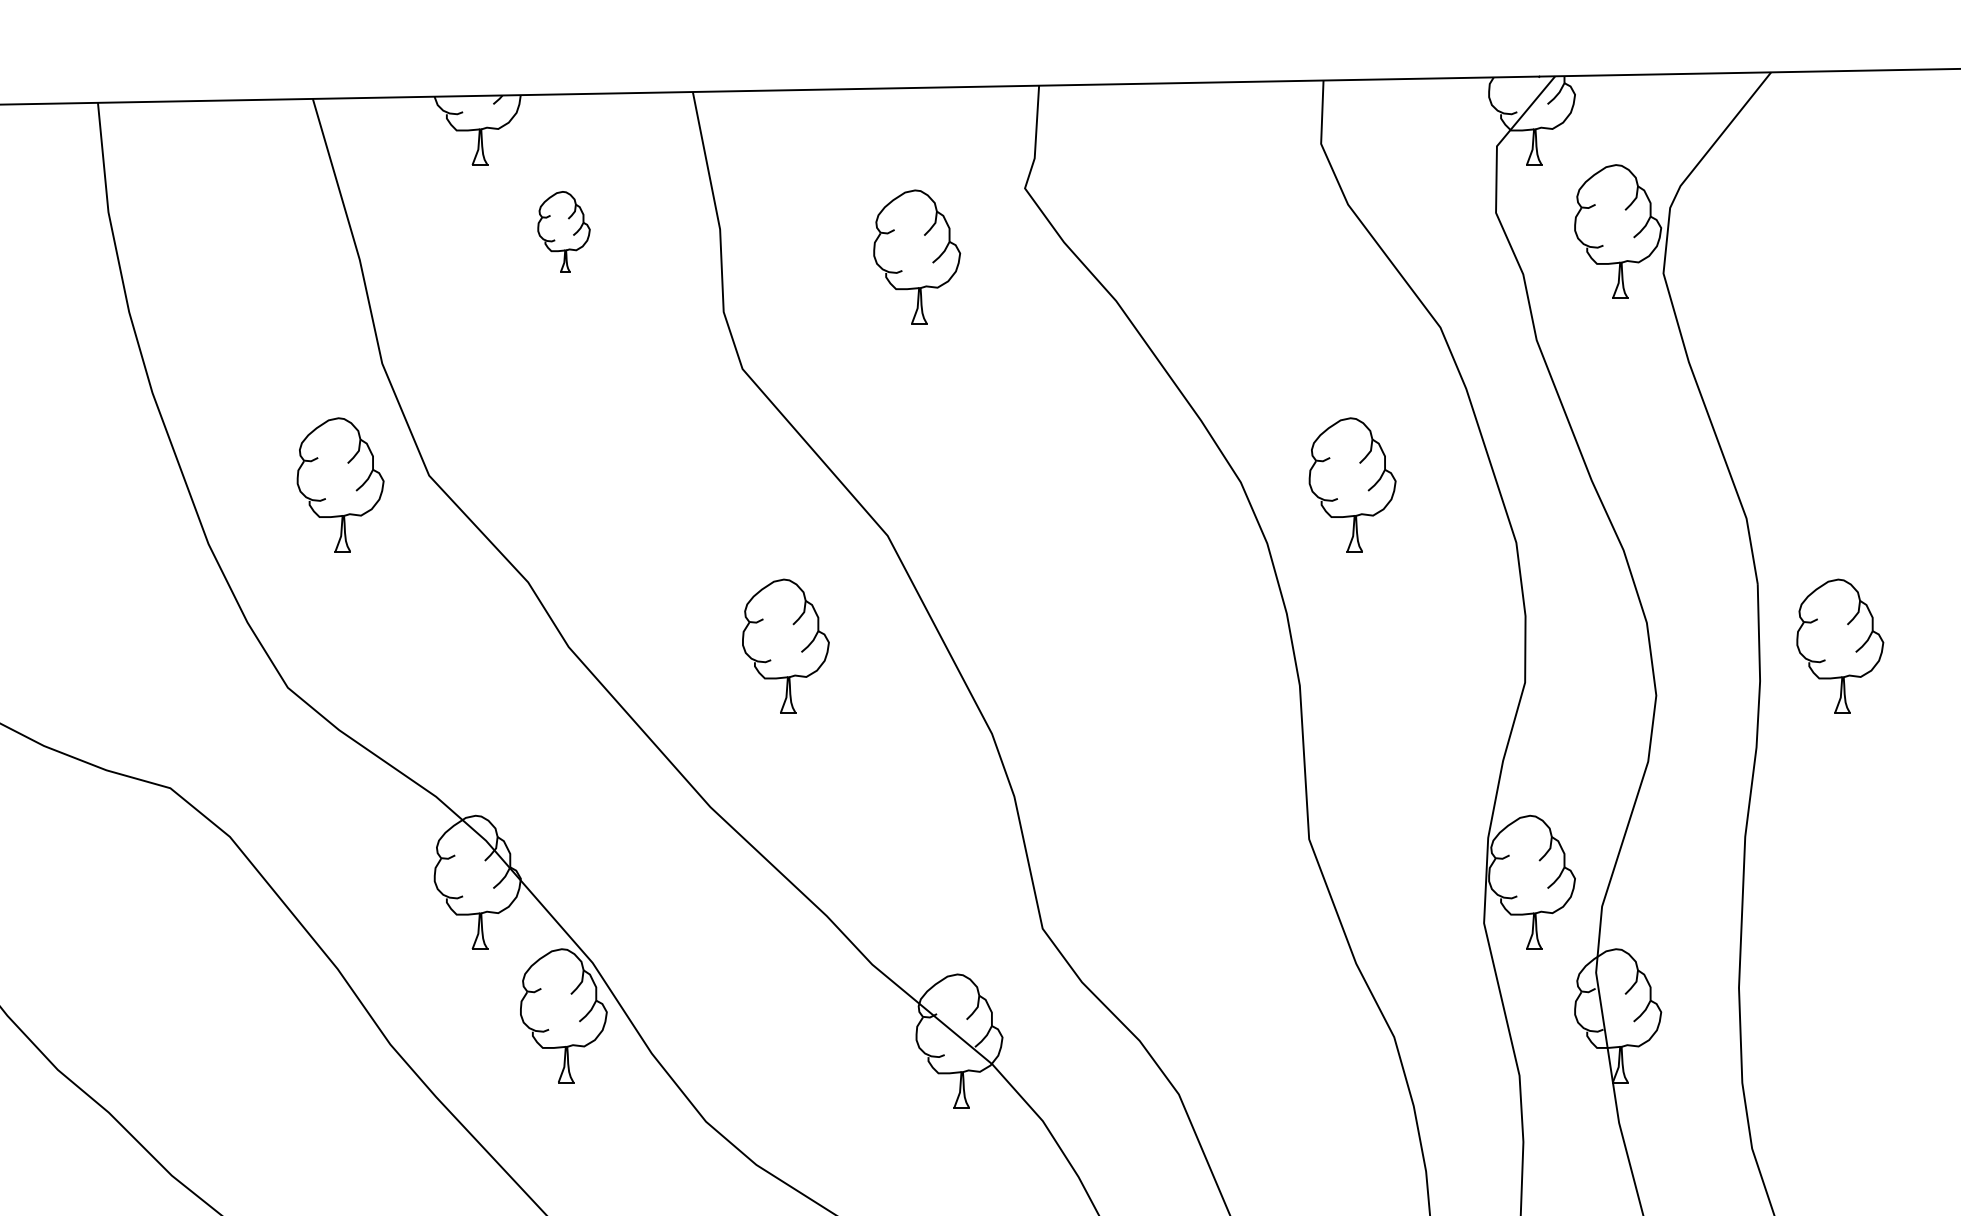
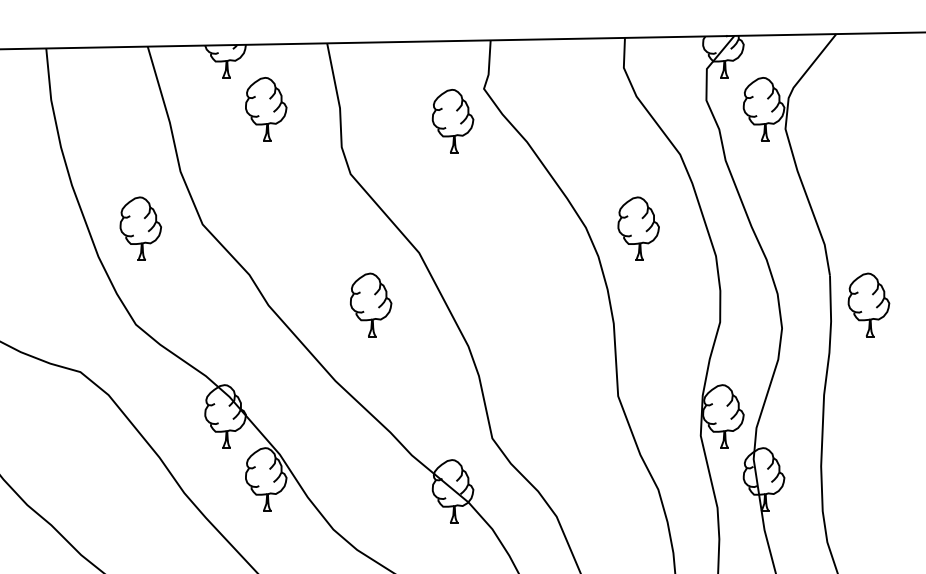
part: (564, 232) -> (266, 109), size x1.67
part: (915, 257) -> (452, 121), moved
part: (339, 484) -> (140, 228), moved

